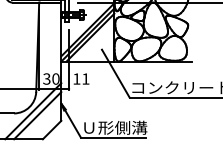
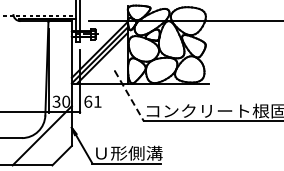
line: (115, 74) -> (129, 96), solid -> dashed
text: (77, 78) -> (88, 101), 11 -> 61
line: (37, 115) -> (46, 140), removed

